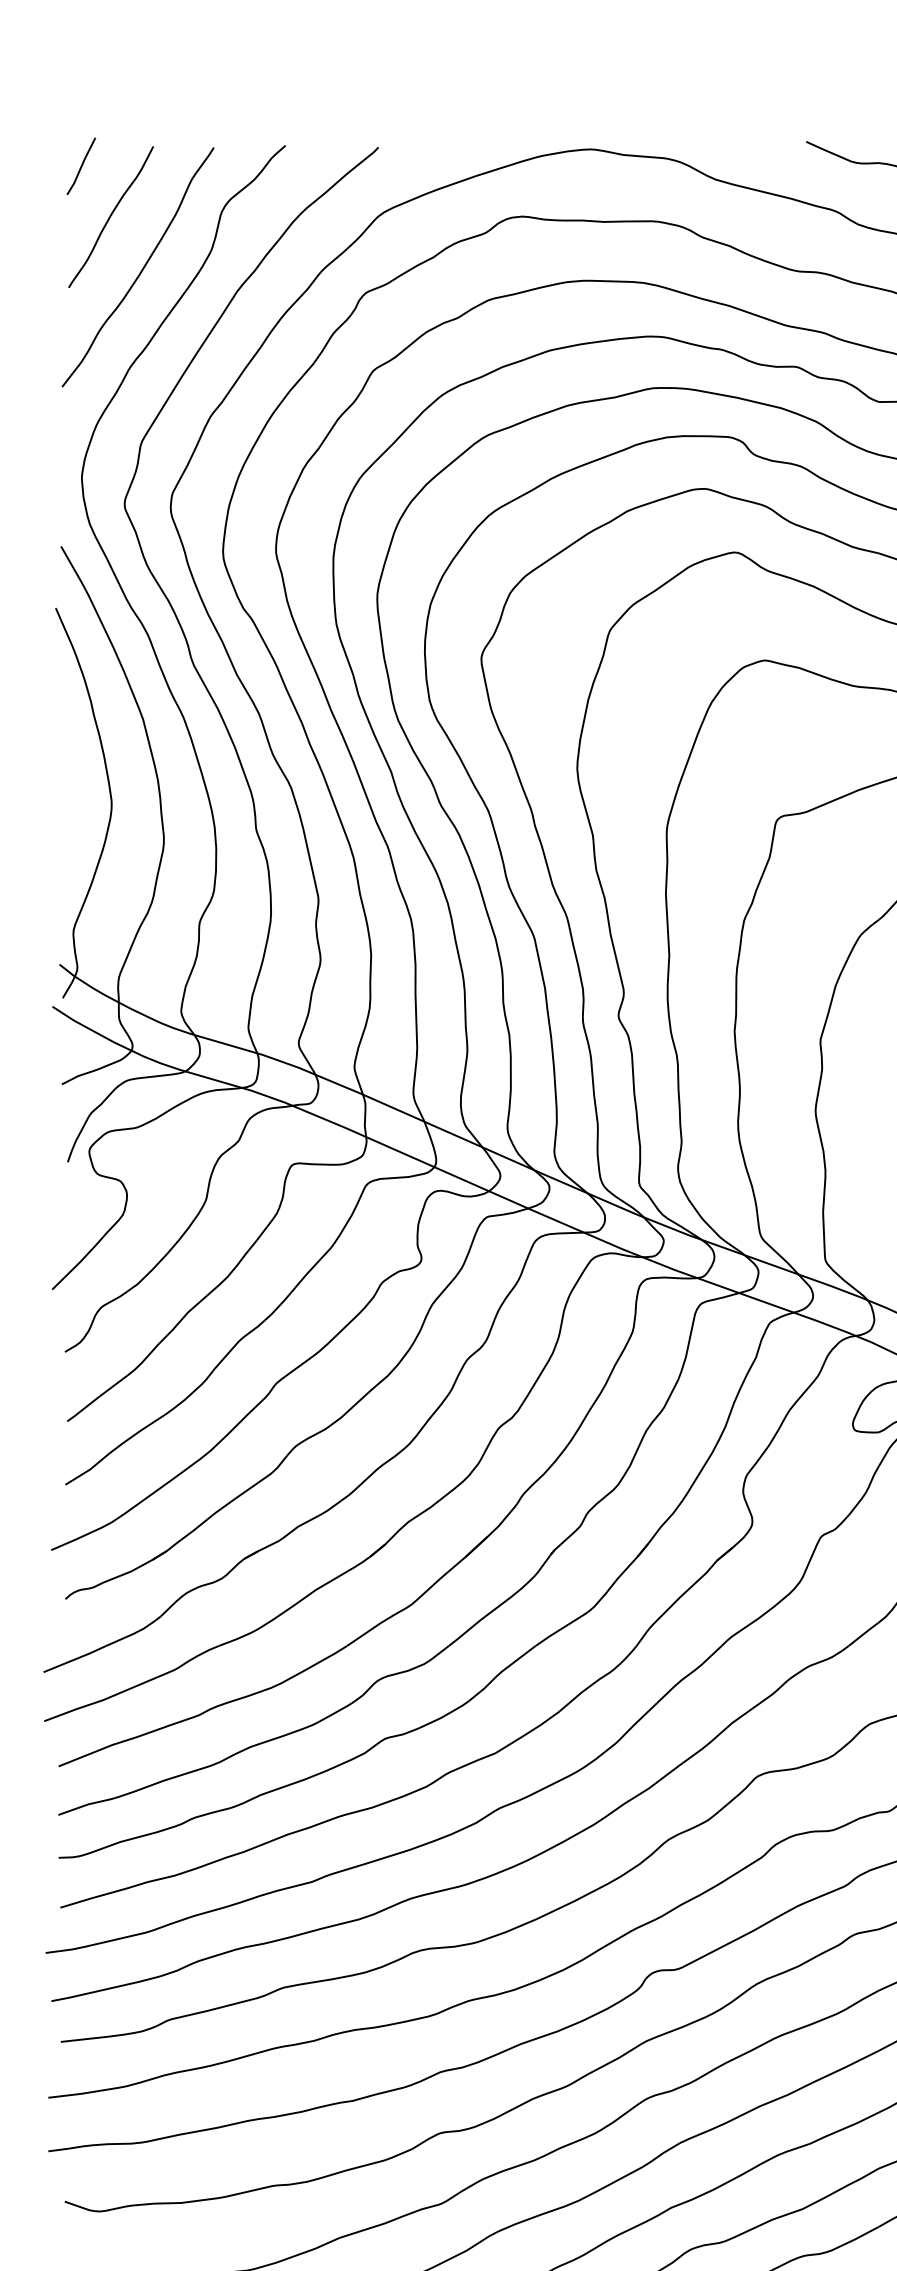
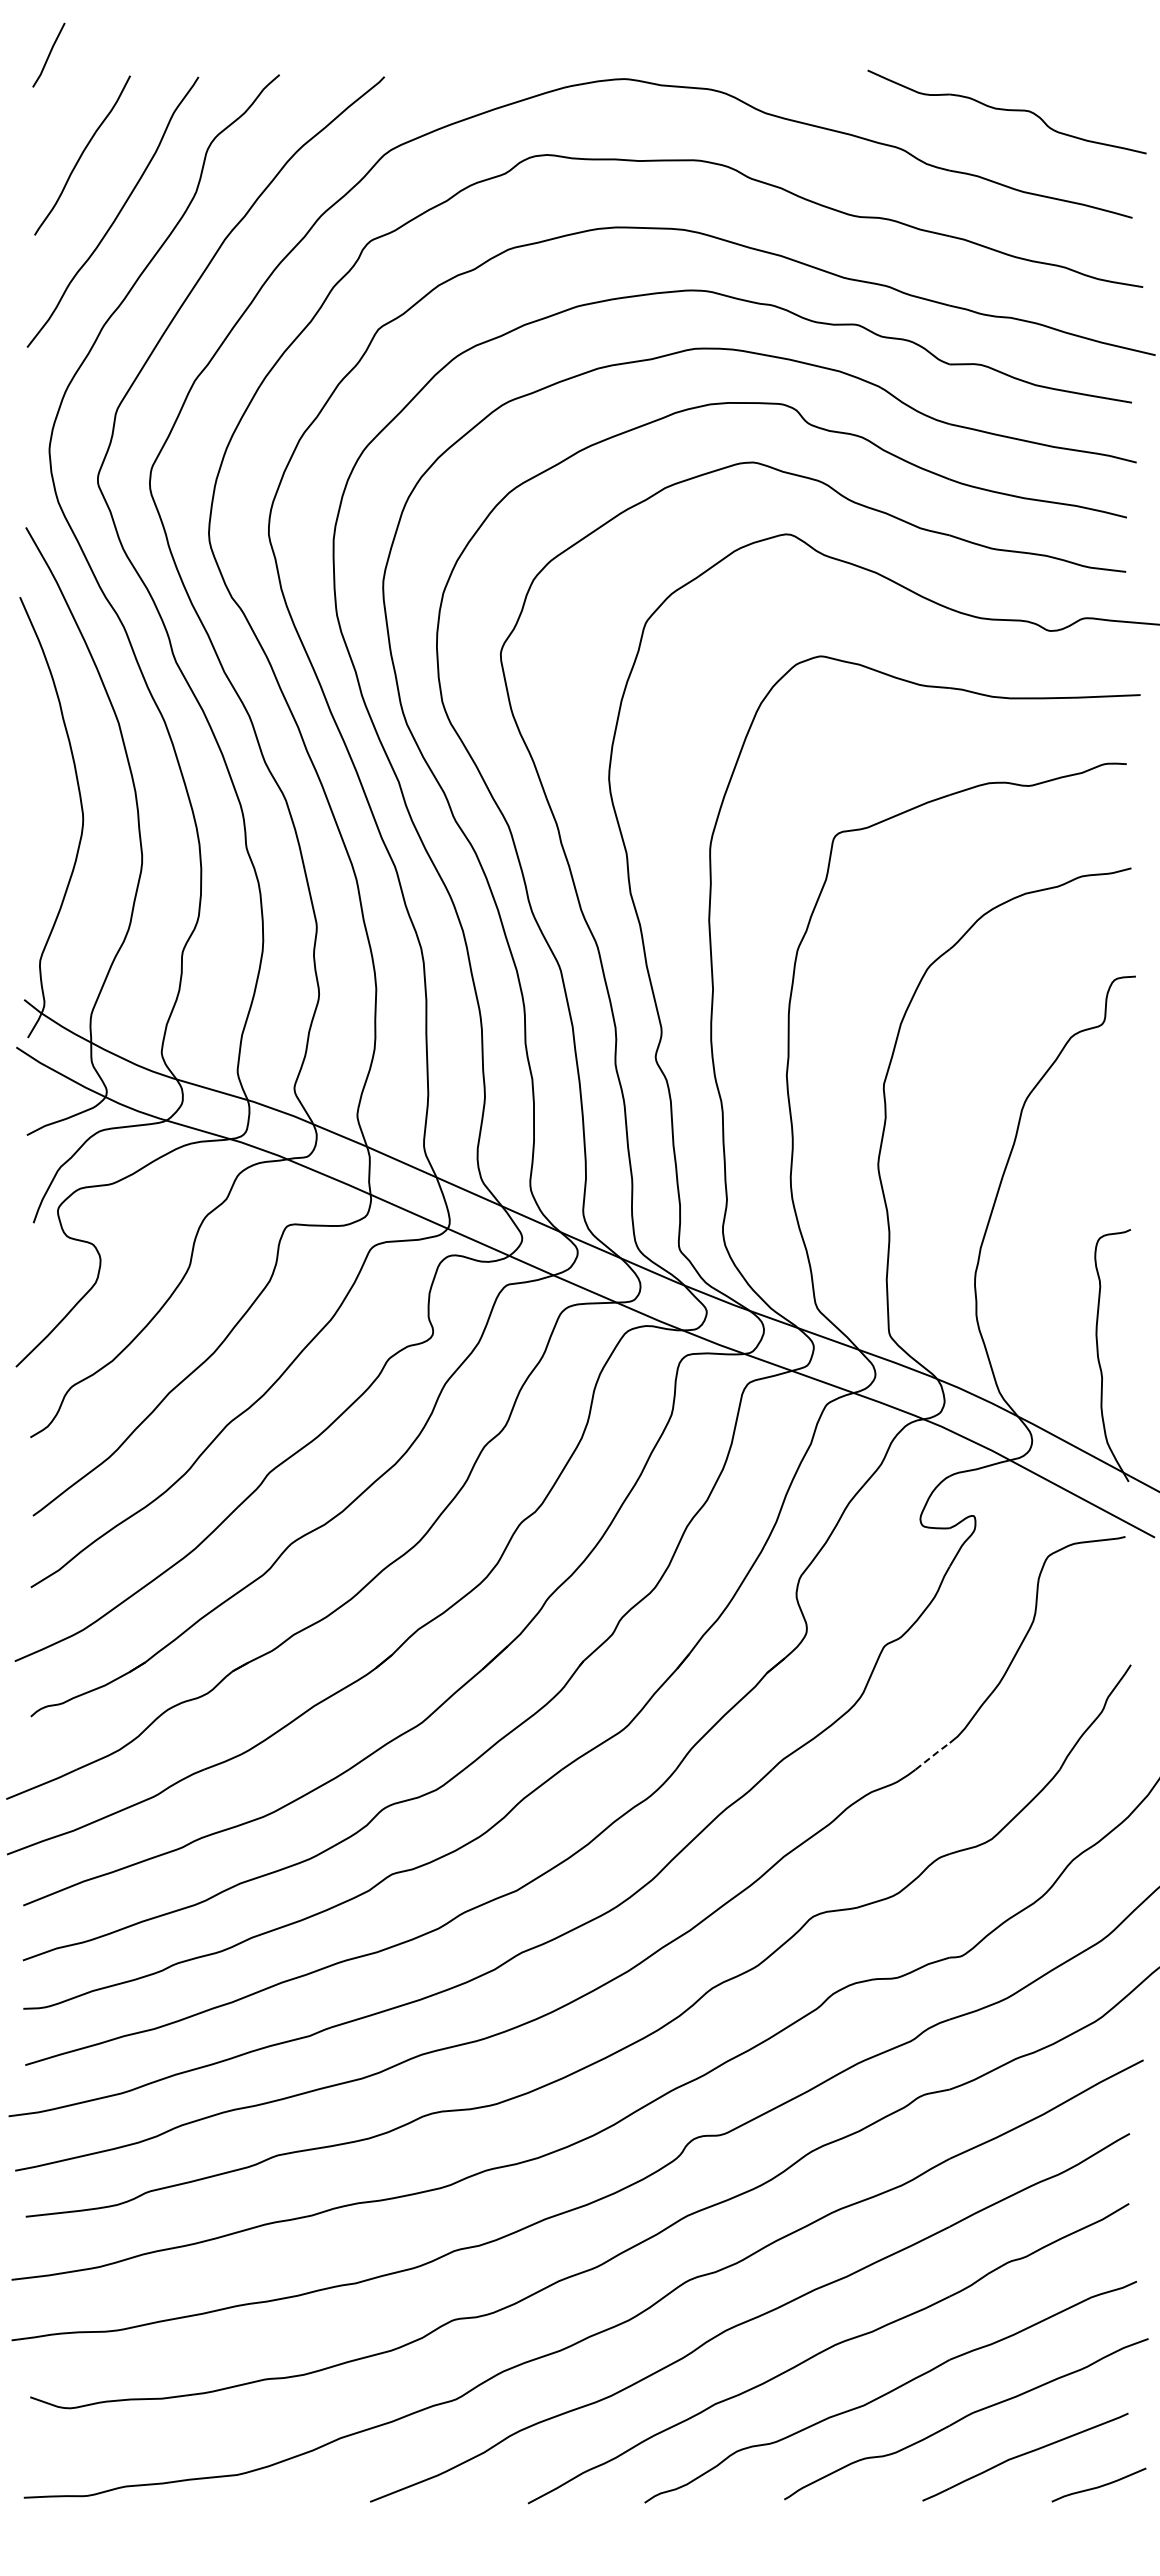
line: (80, 165) -> (48, 54), moved
line: (864, 1633) -> (933, 1755), solid -> dashed

